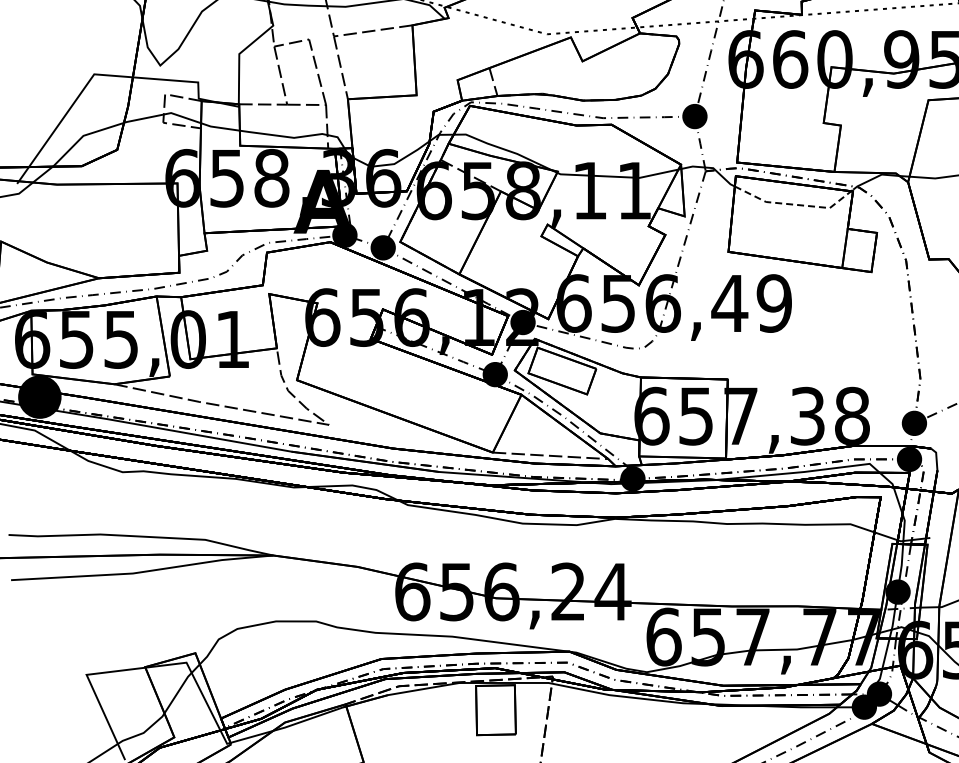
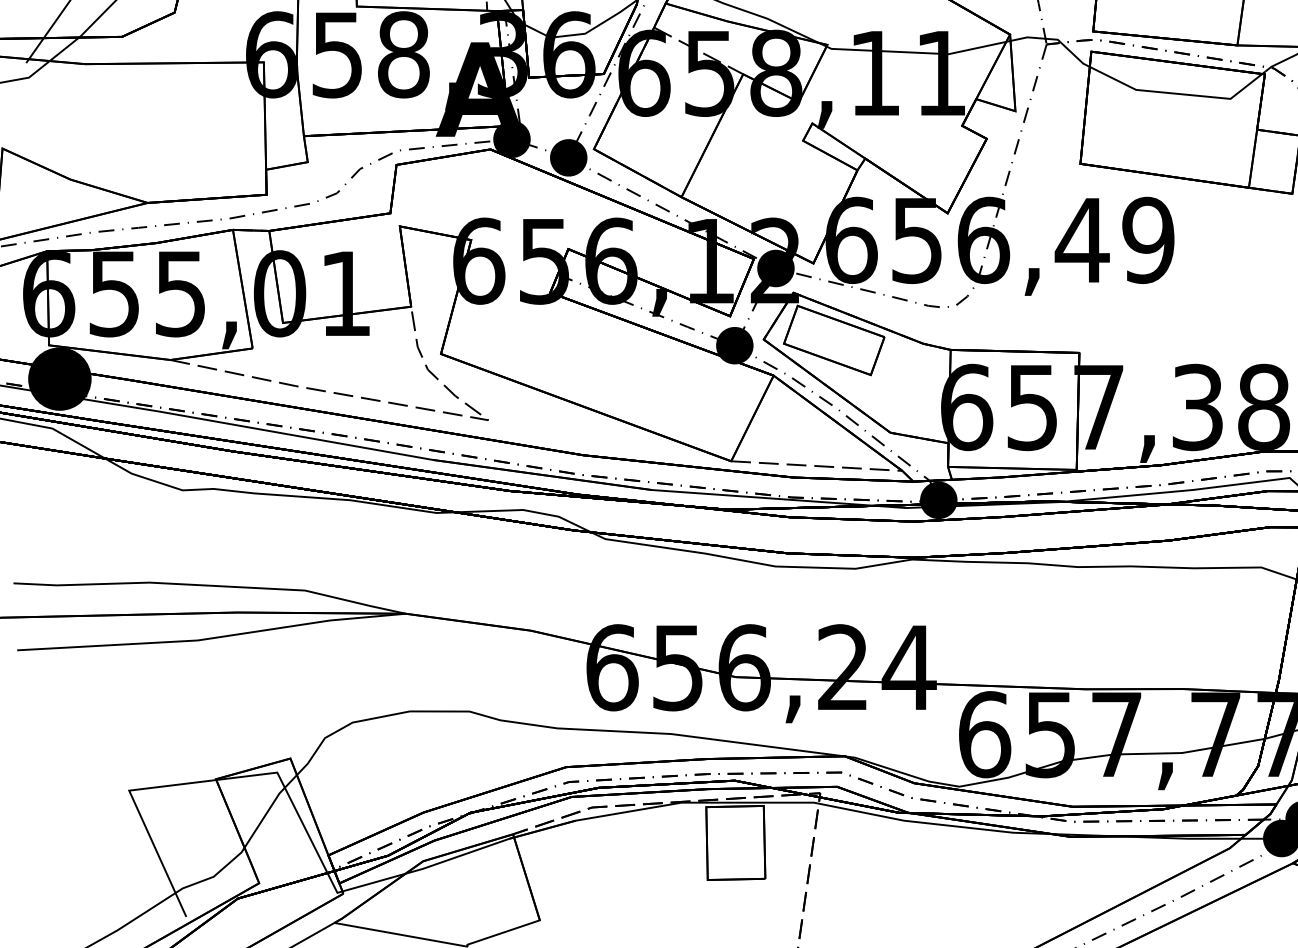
line: (795, 204) -> (1179, 93), dashed -> solid

